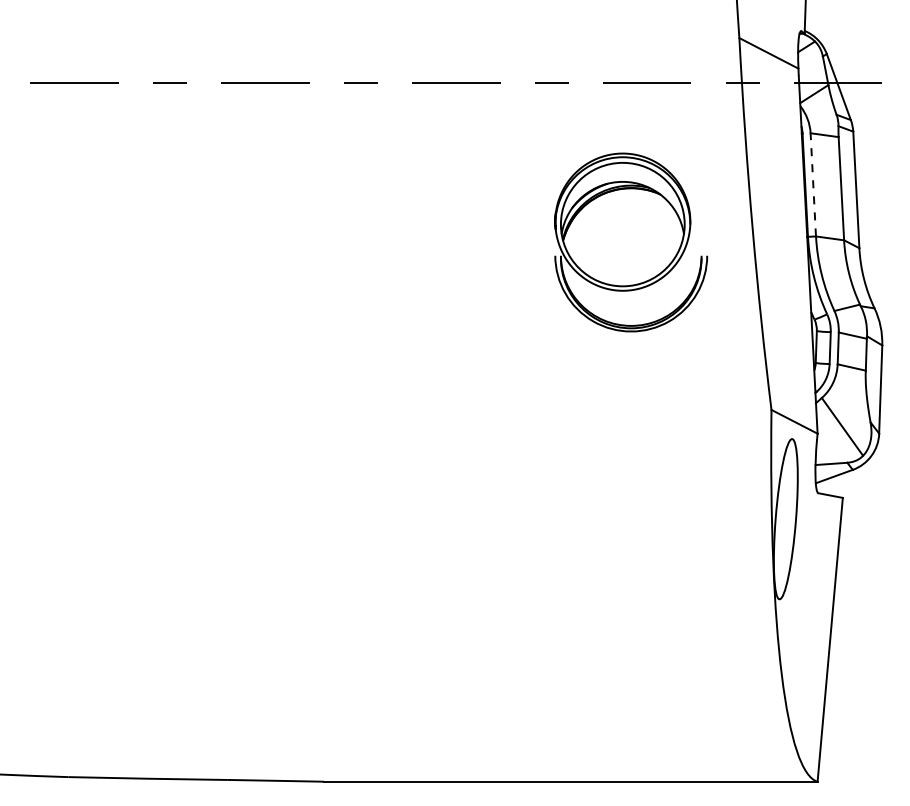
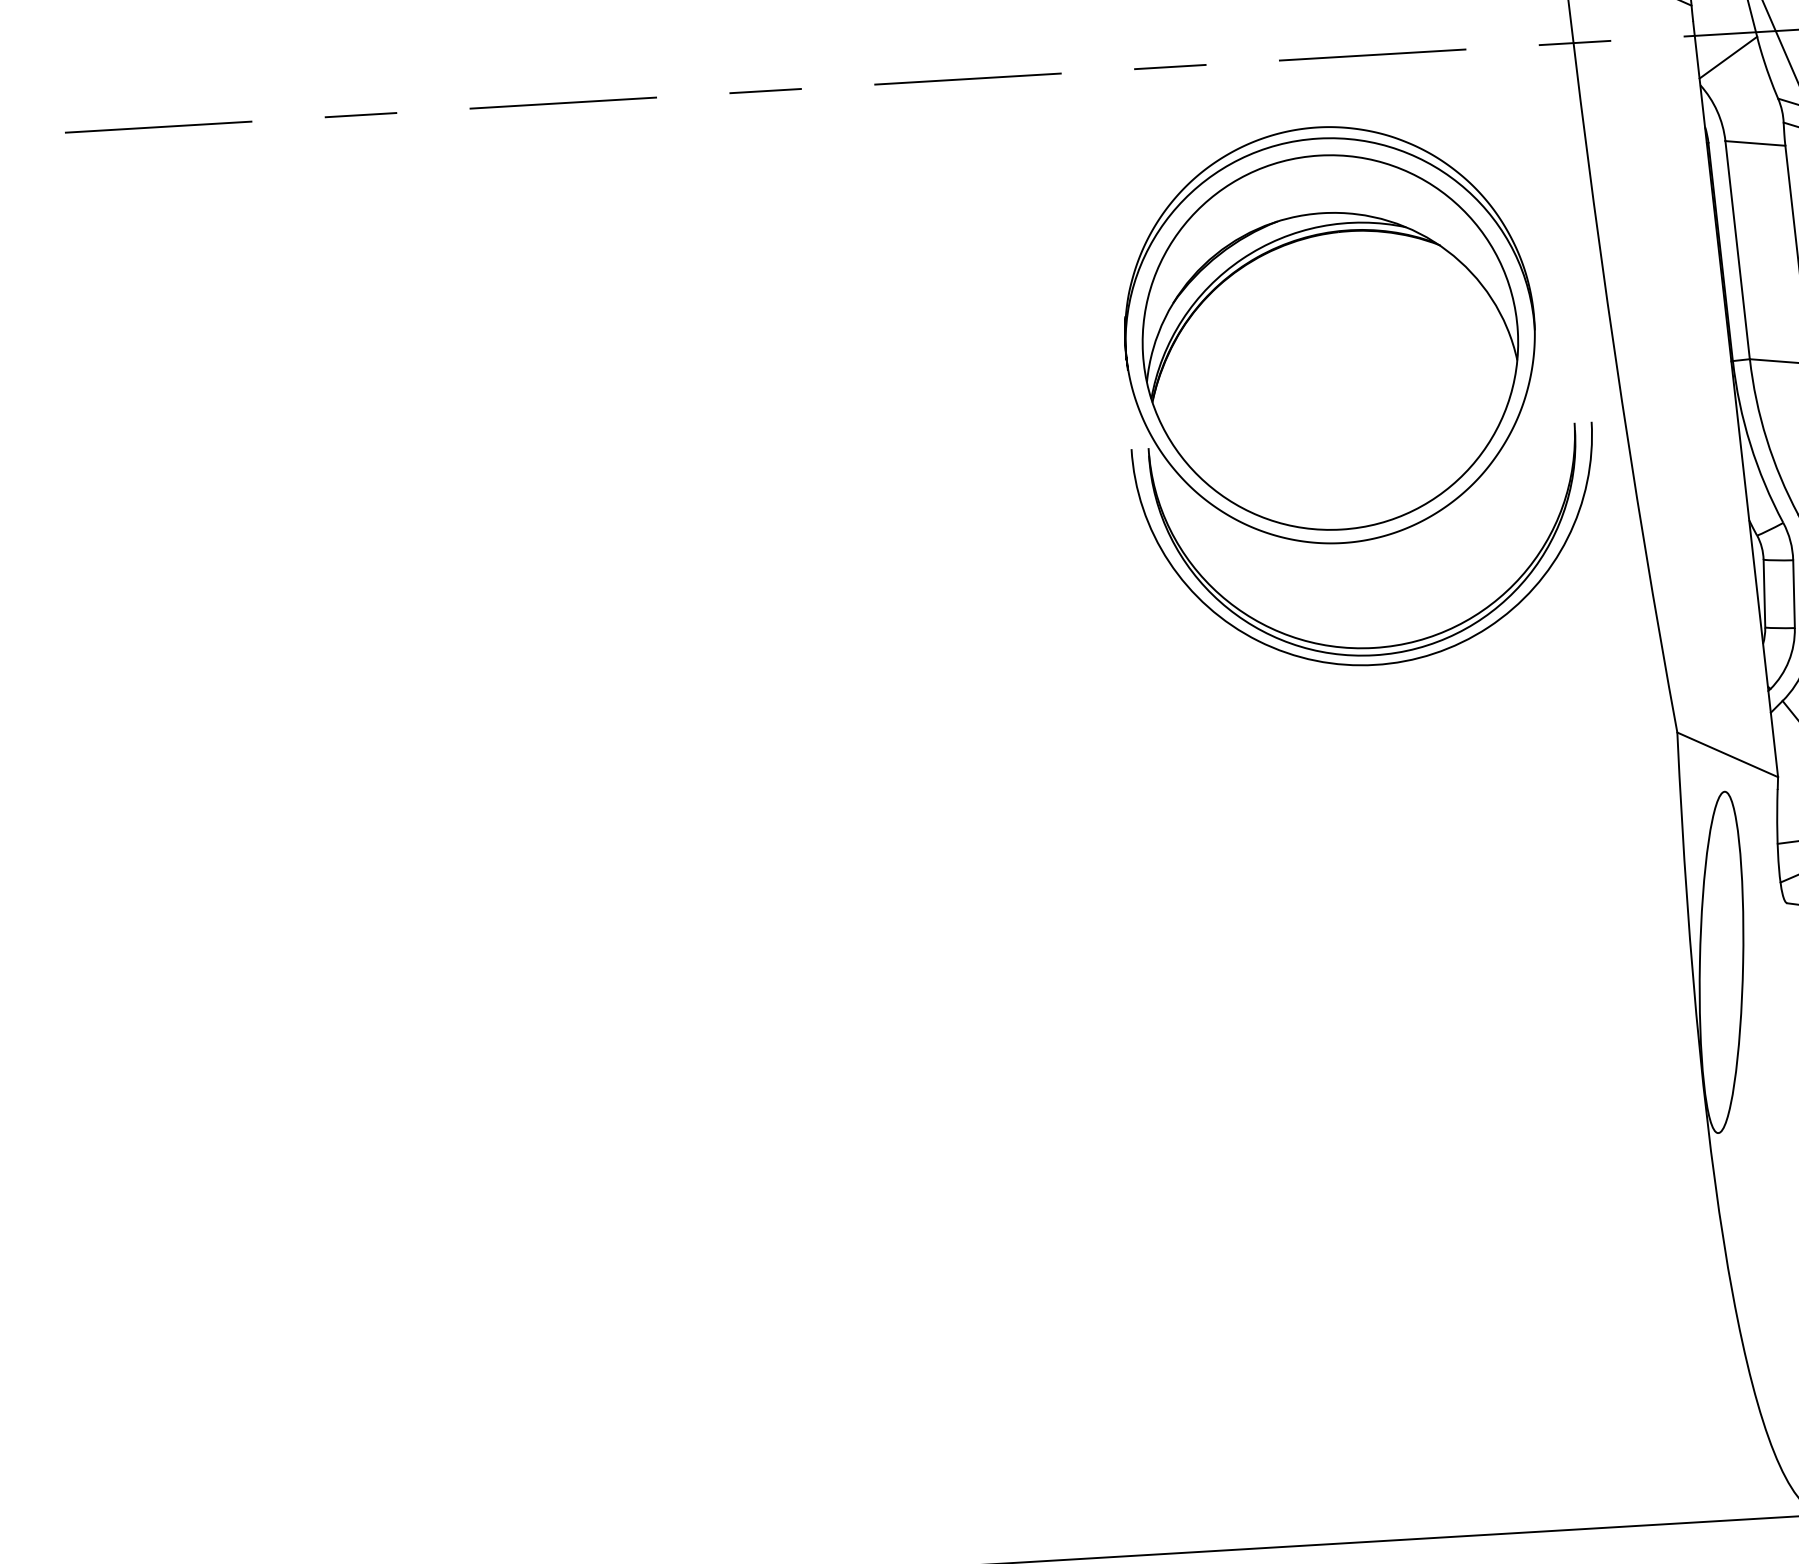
line: (813, 184) -> (1738, 249), dashed -> solid
part: (630, 242) -> (1357, 395), size x1.43

